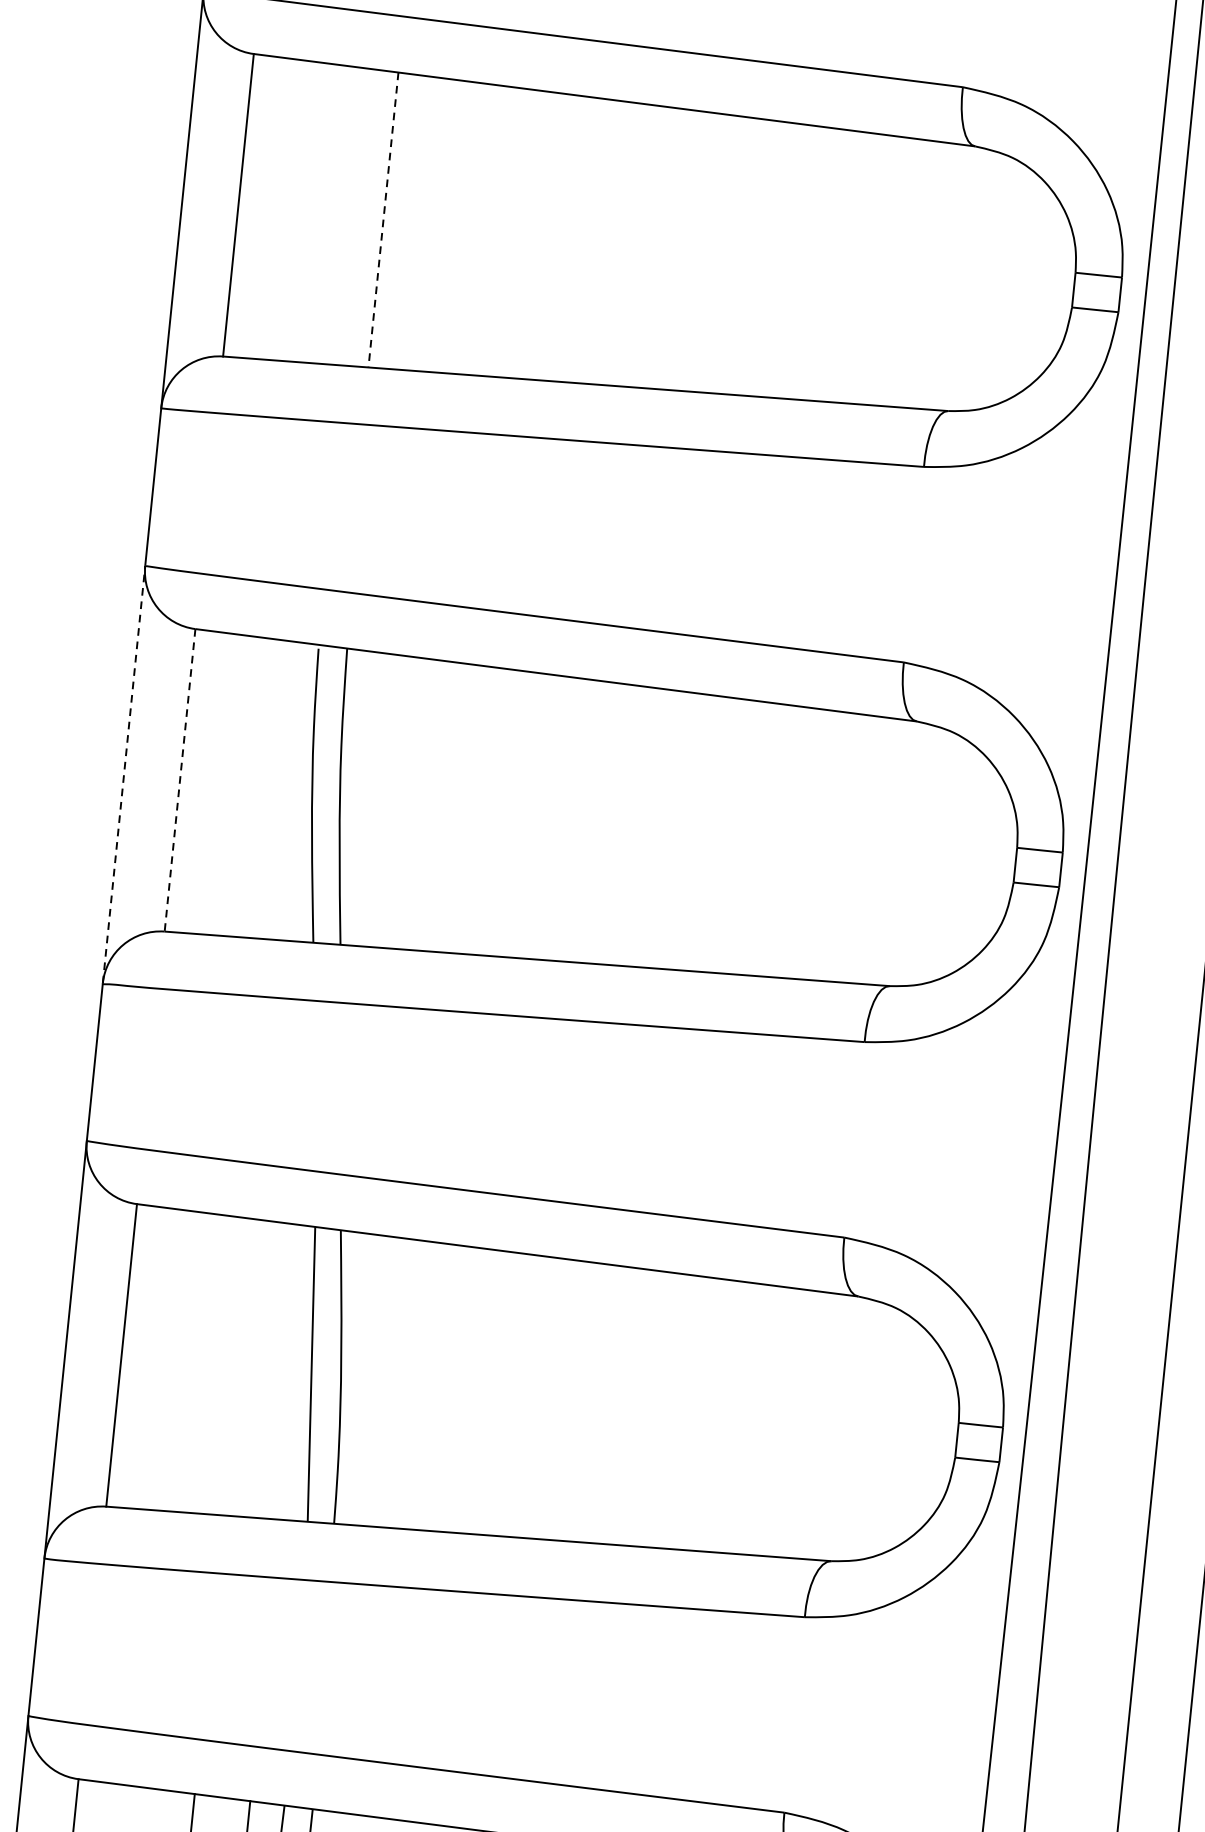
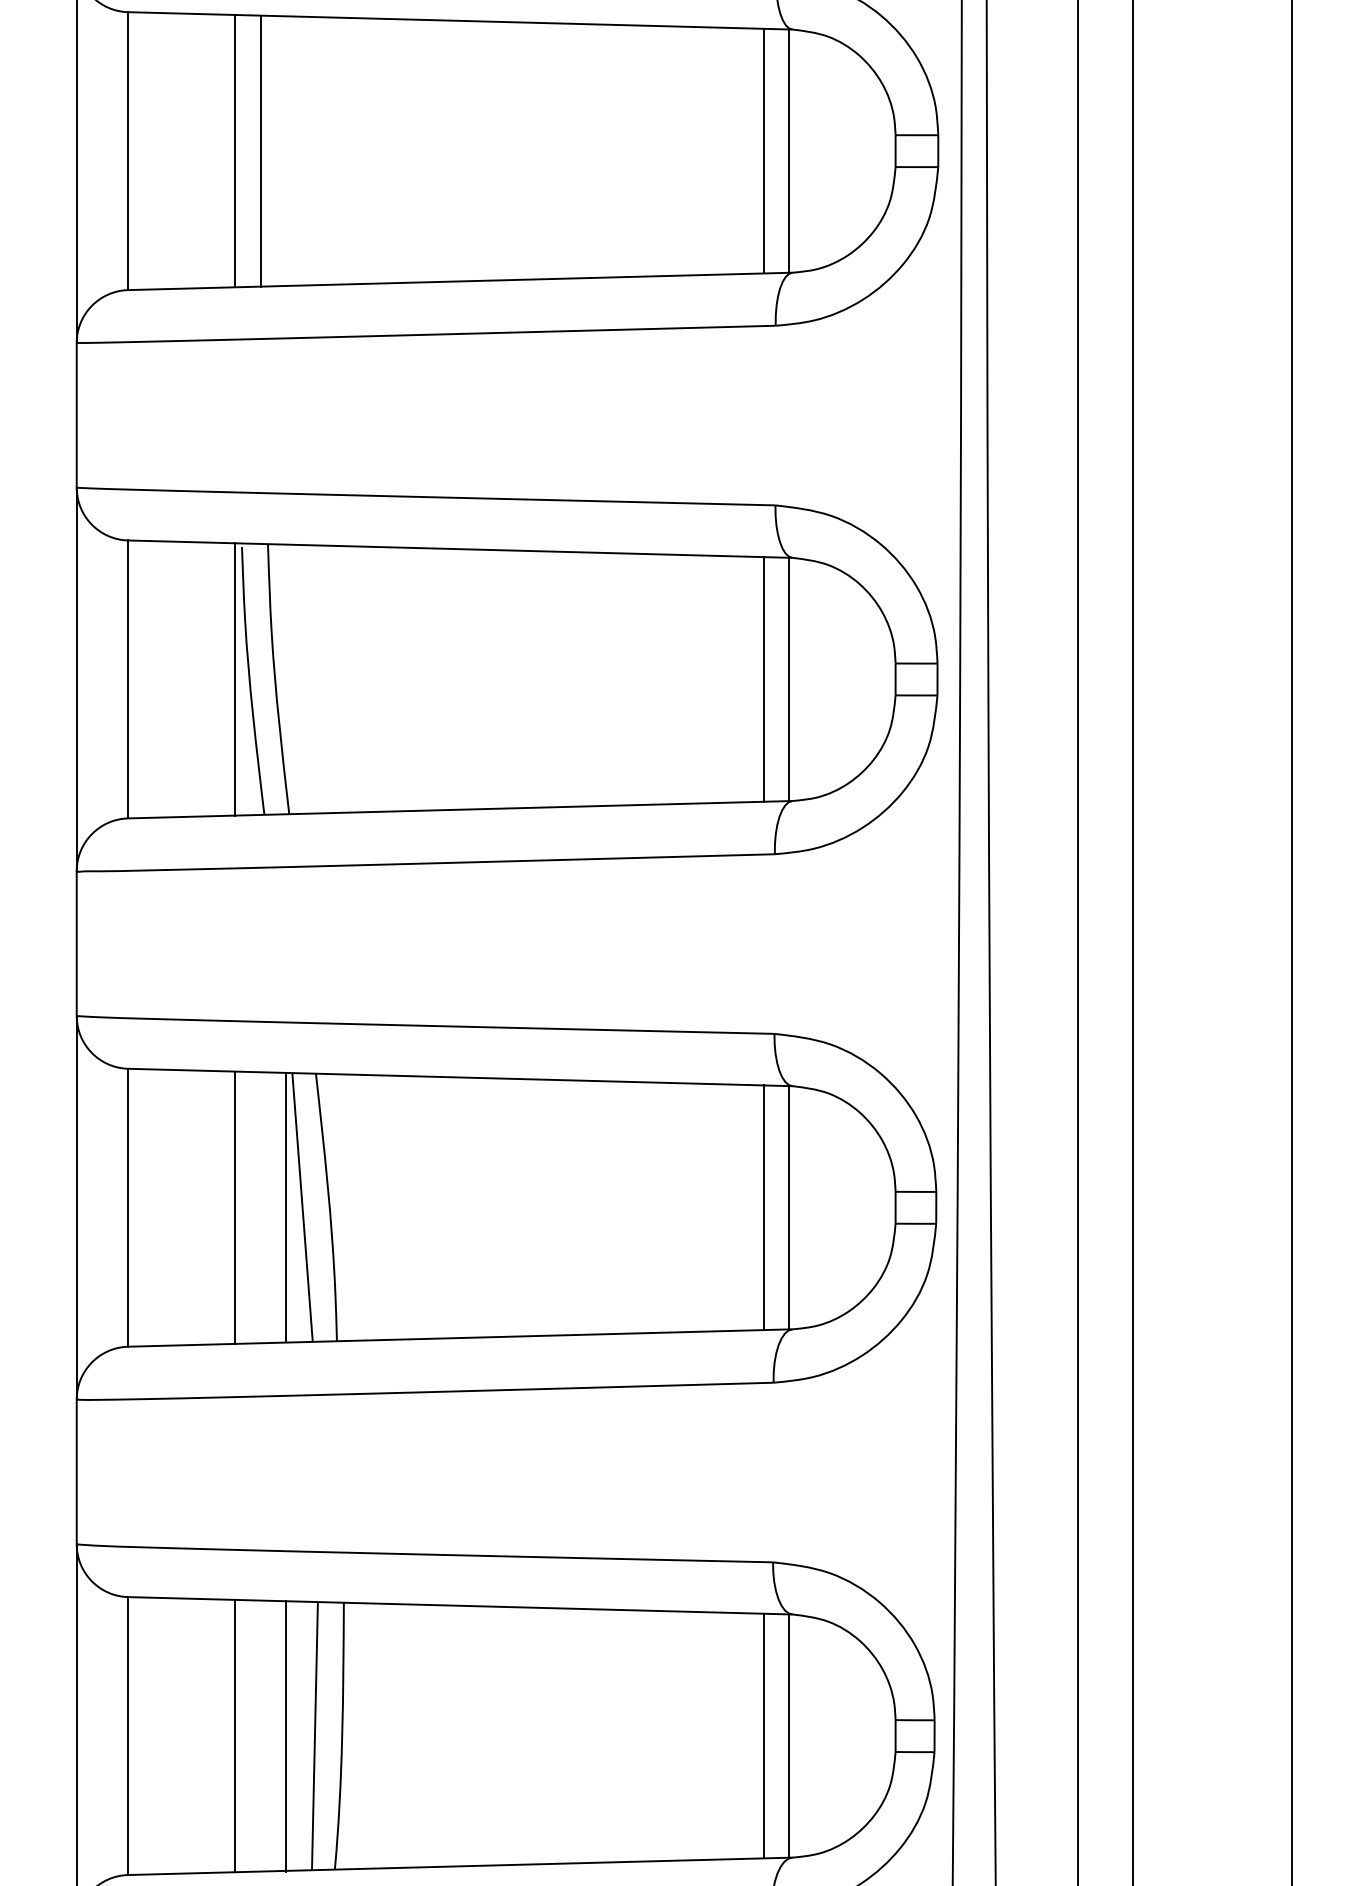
line: (355, 216) -> (235, 150), added
line: (383, 220) -> (261, 151), dashed -> solid
line: (930, 274) -> (763, 150), added
line: (958, 277) -> (789, 150), added
line: (123, 774) -> (76, 679), dashed -> solid
line: (180, 780) -> (128, 679), dashed -> solid
line: (296, 792) -> (235, 679), added
line: (871, 850) -> (763, 679), added
line: (899, 853) -> (789, 679), added
line: (238, 1366) -> (235, 1207), added
line: (293, 1372) -> (286, 1207), added
line: (813, 1425) -> (763, 1207), added
line: (841, 1428) -> (789, 1207), added

